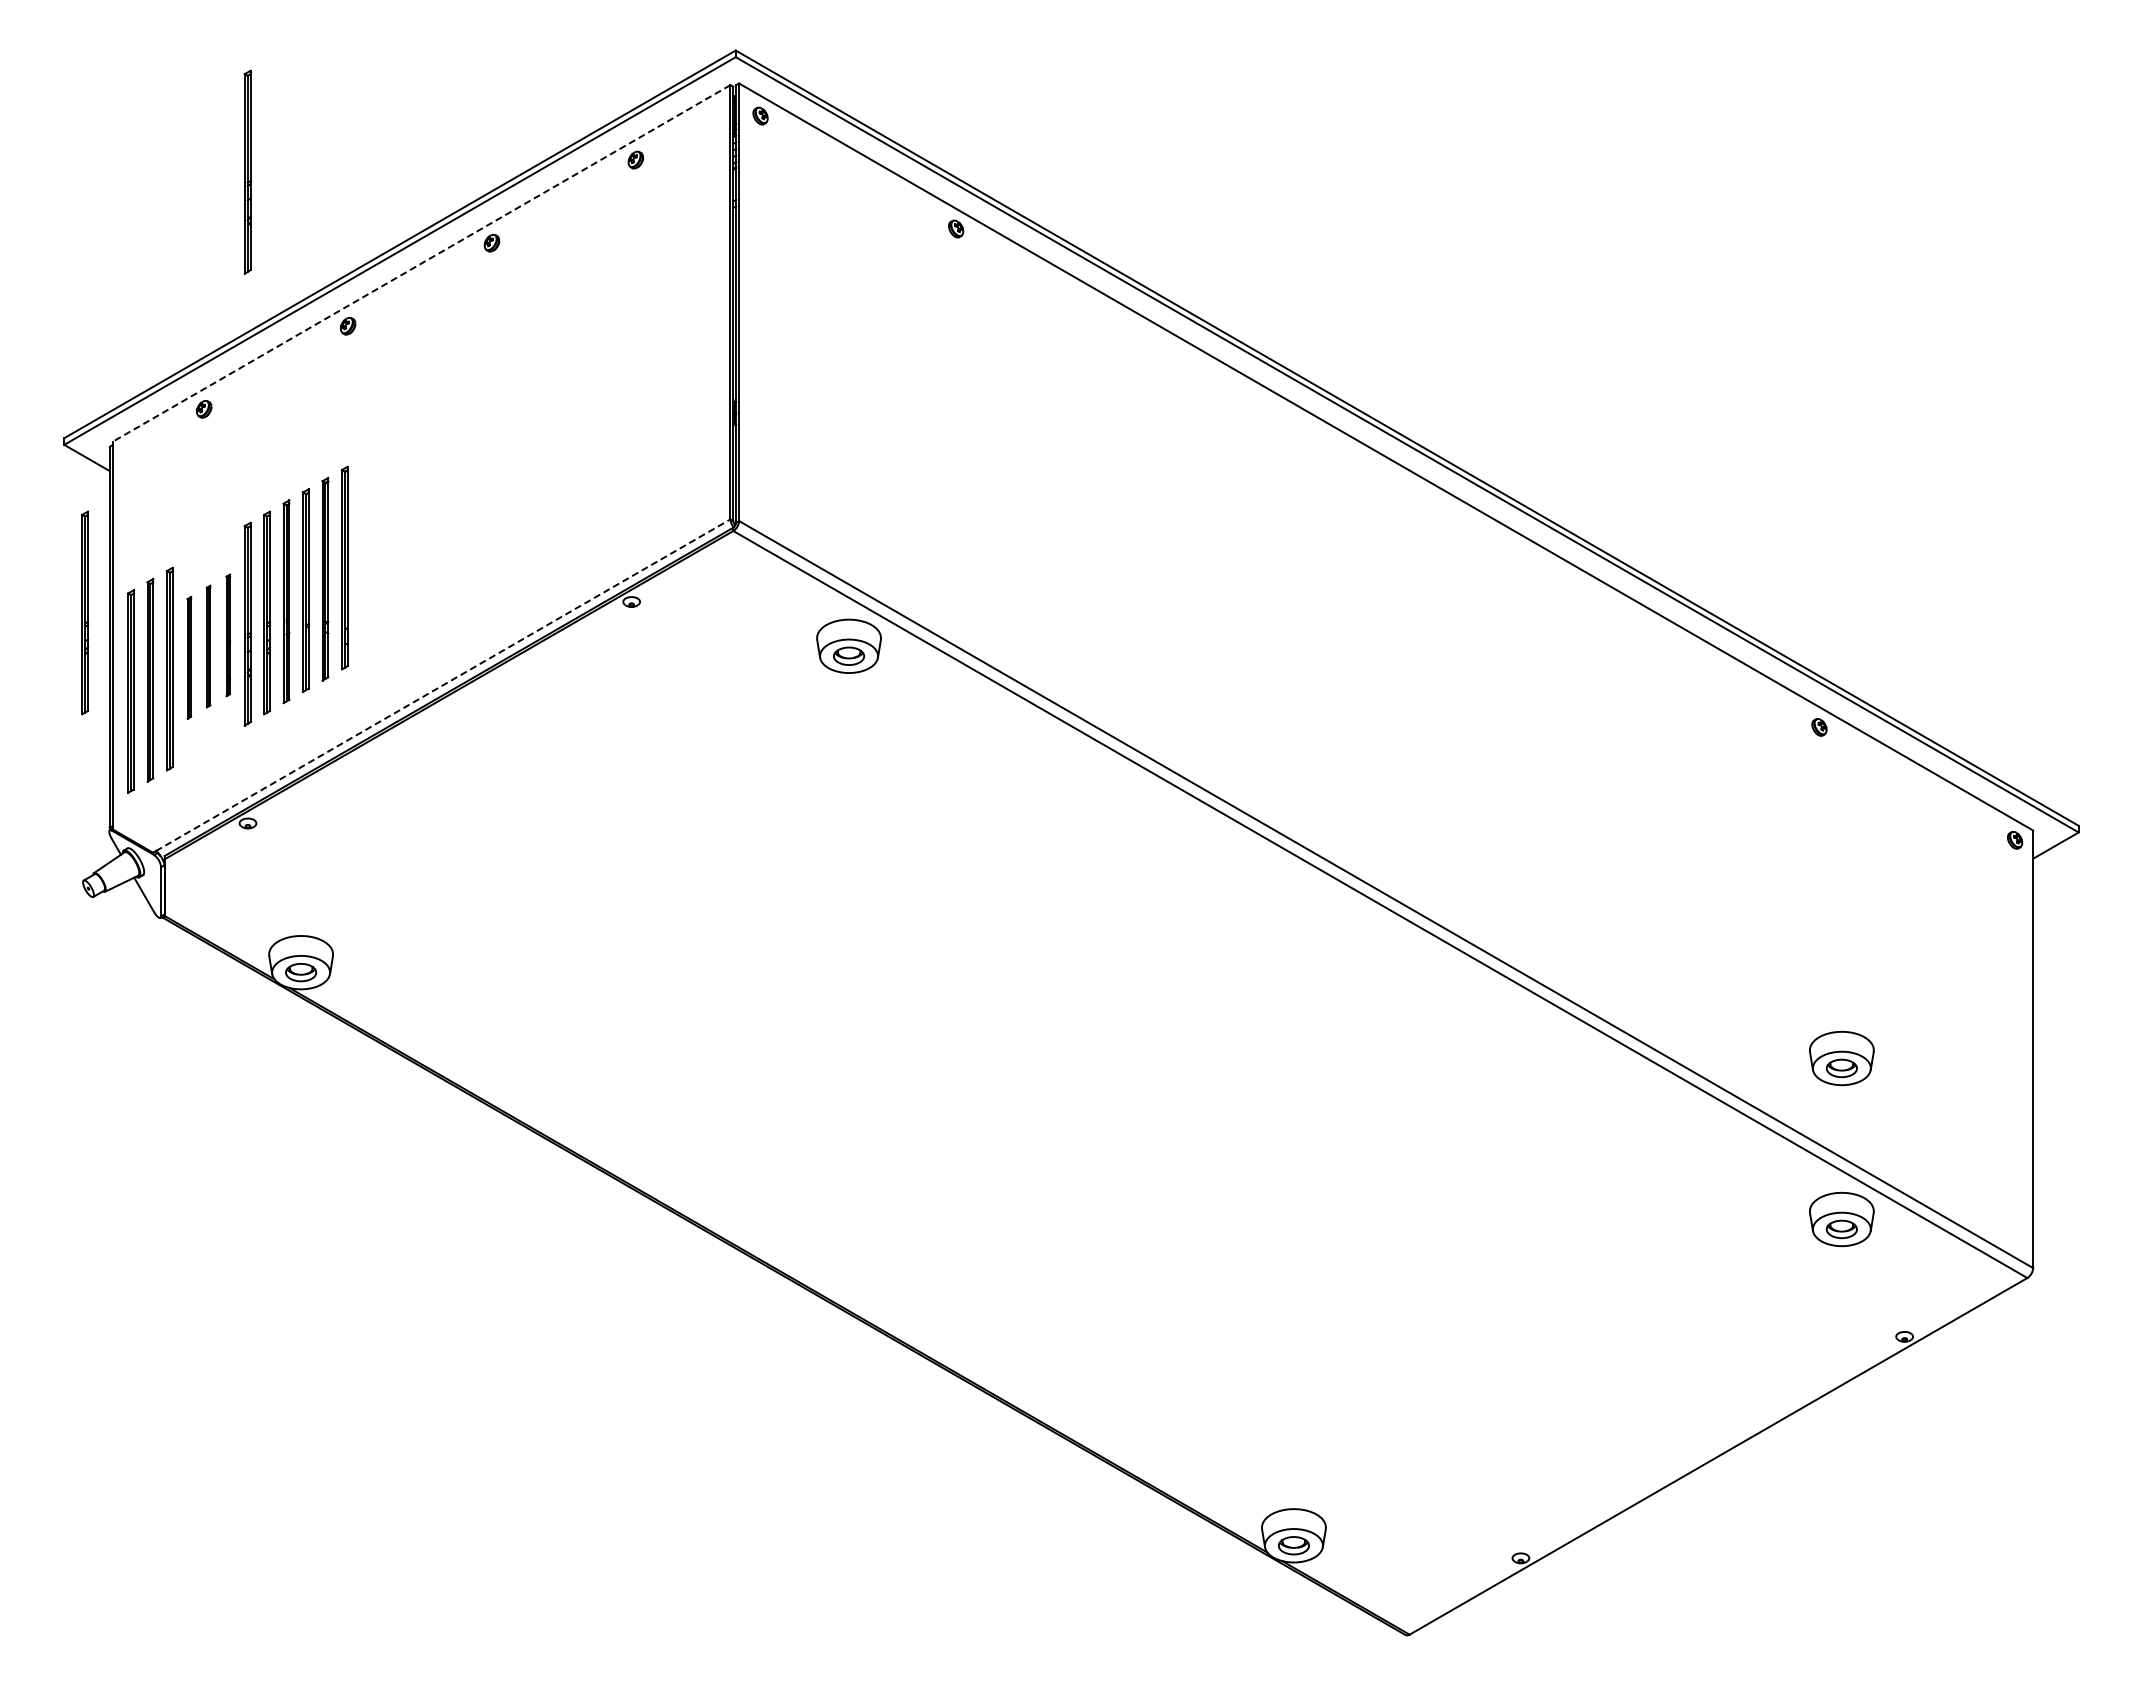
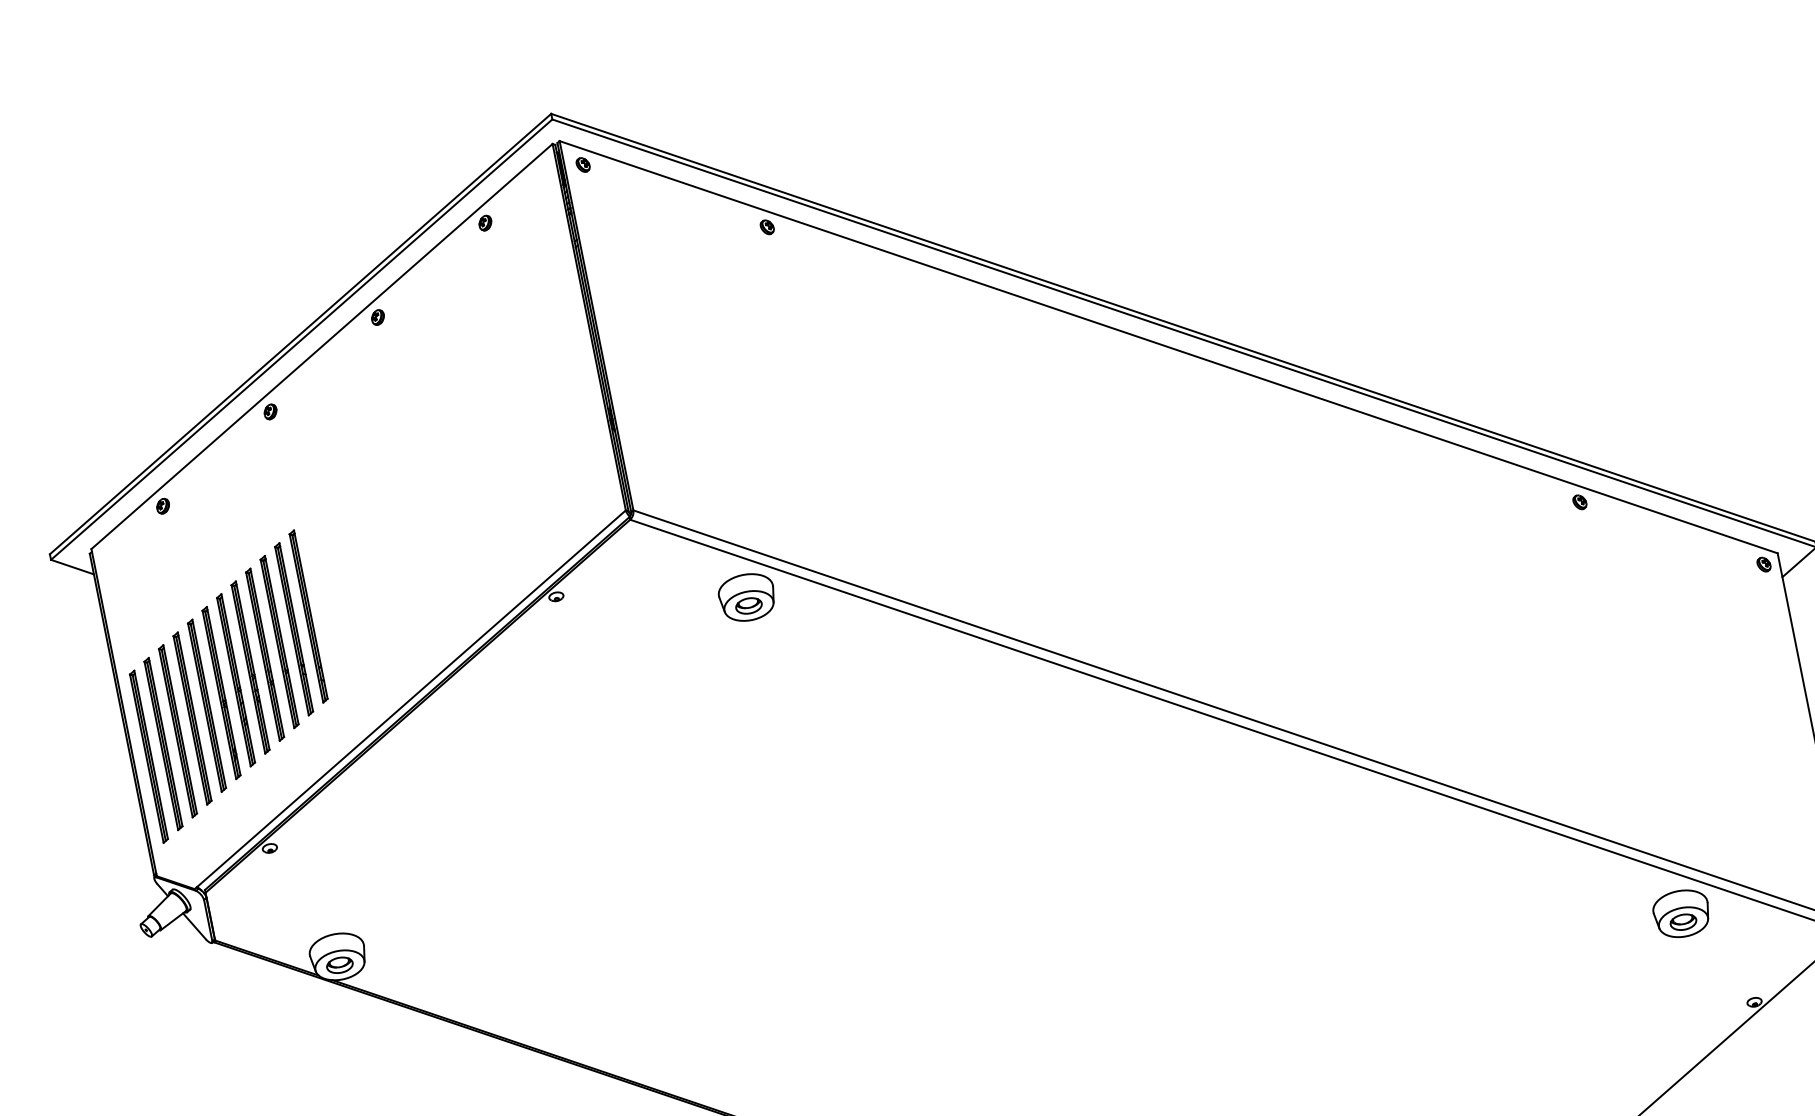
part: (247, 171) -> (159, 298), removed
line: (421, 263) -> (321, 346), dashed -> solid
part: (85, 612) -> (97, 697), removed
part: (228, 635) -> (221, 693), size x1.67
part: (208, 646) -> (206, 705), size x1.67
part: (189, 657) -> (192, 718), size x1.67
line: (443, 685) -> (411, 699), dashed -> solid
part: (1841, 1057) -> (1654, 777), removed

